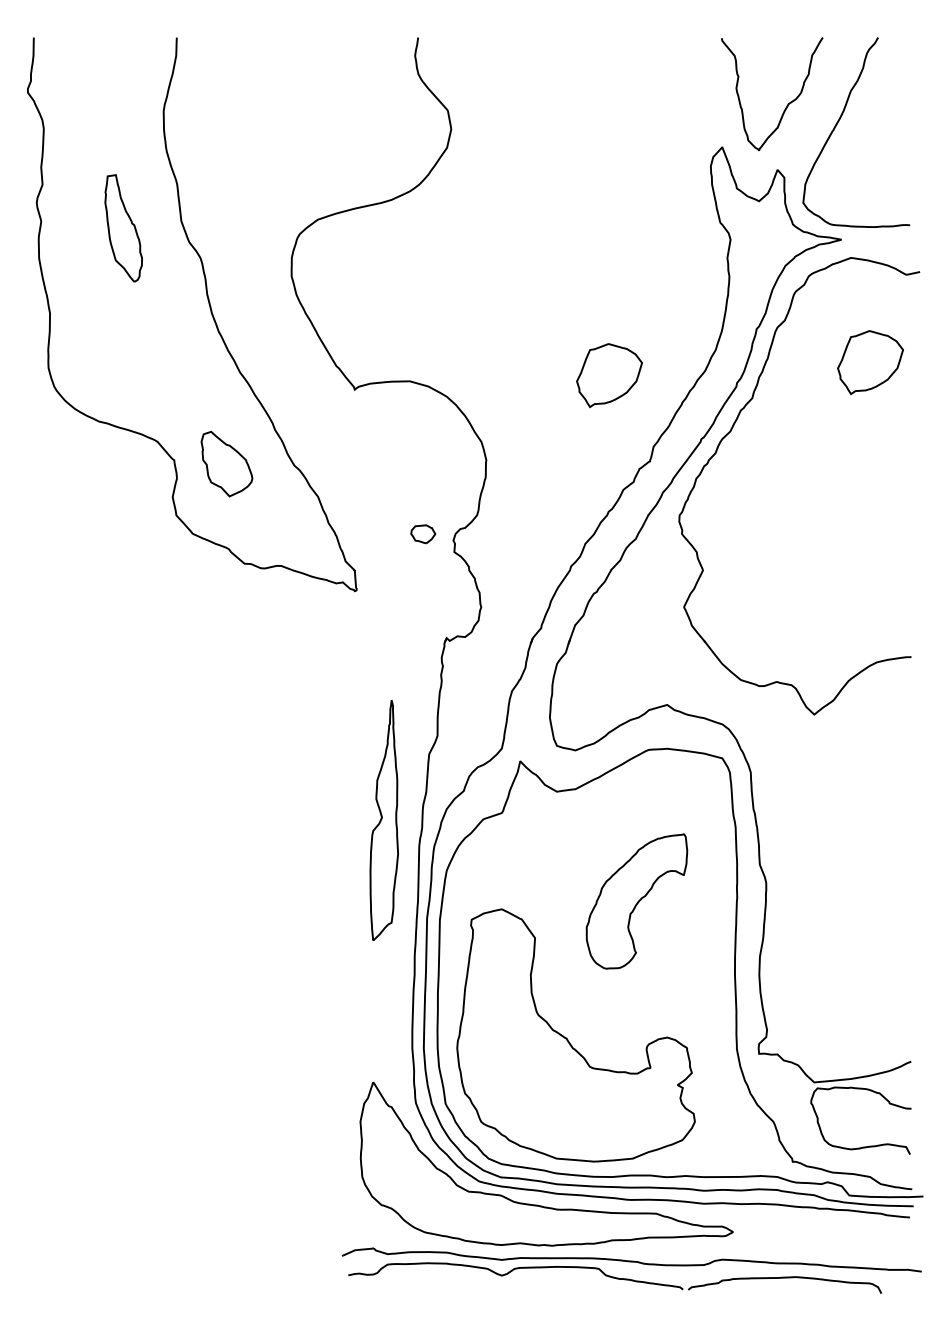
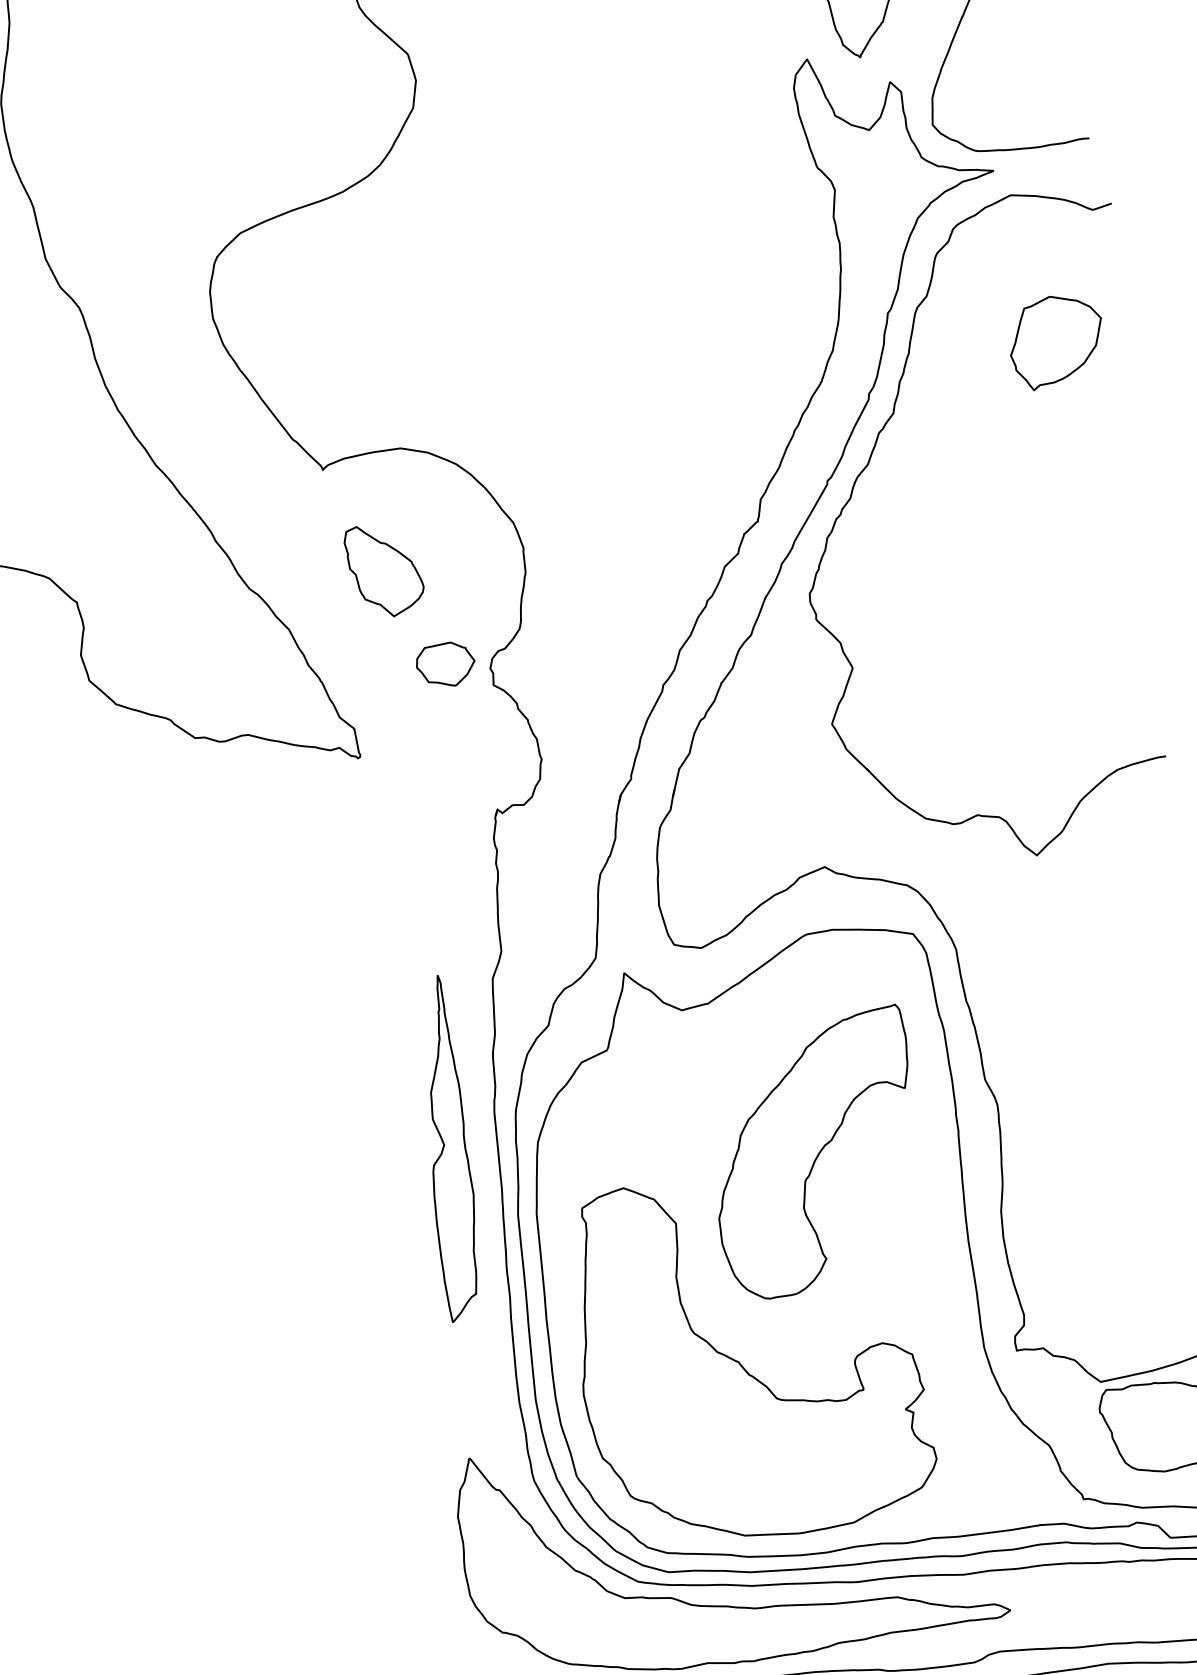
part: (609, 375) -> (685, 405), removed
part: (226, 463) -> (384, 569), moved
part: (423, 534) -> (446, 665), size x1.67
part: (383, 820) -> (446, 1148), moved
part: (636, 901) -> (814, 1153), size x1.43

